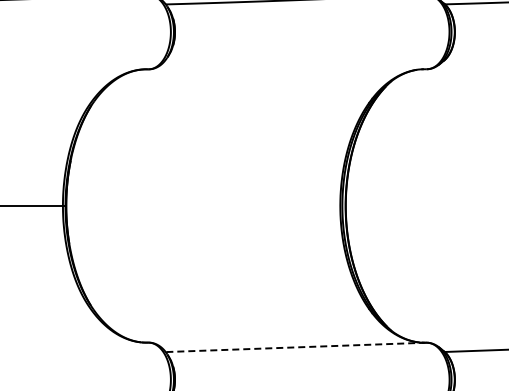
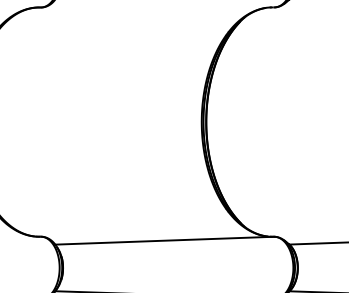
line: (295, 347) -> (164, 240), dashed -> solid

